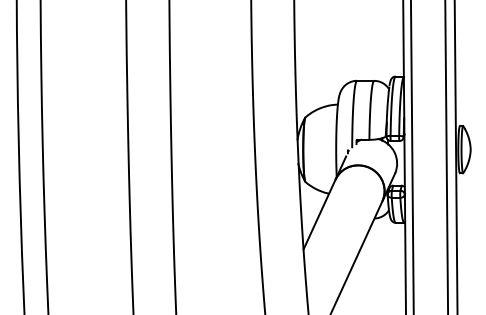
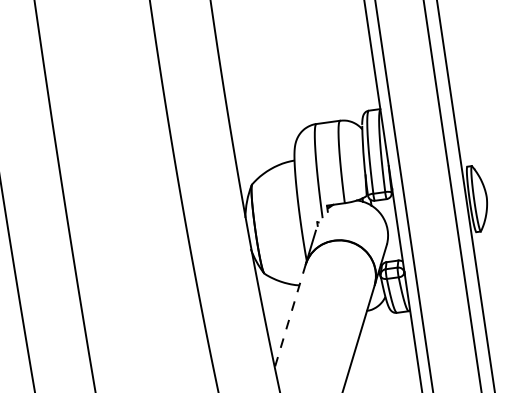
line: (319, 214) -> (290, 316), solid -> dashed

